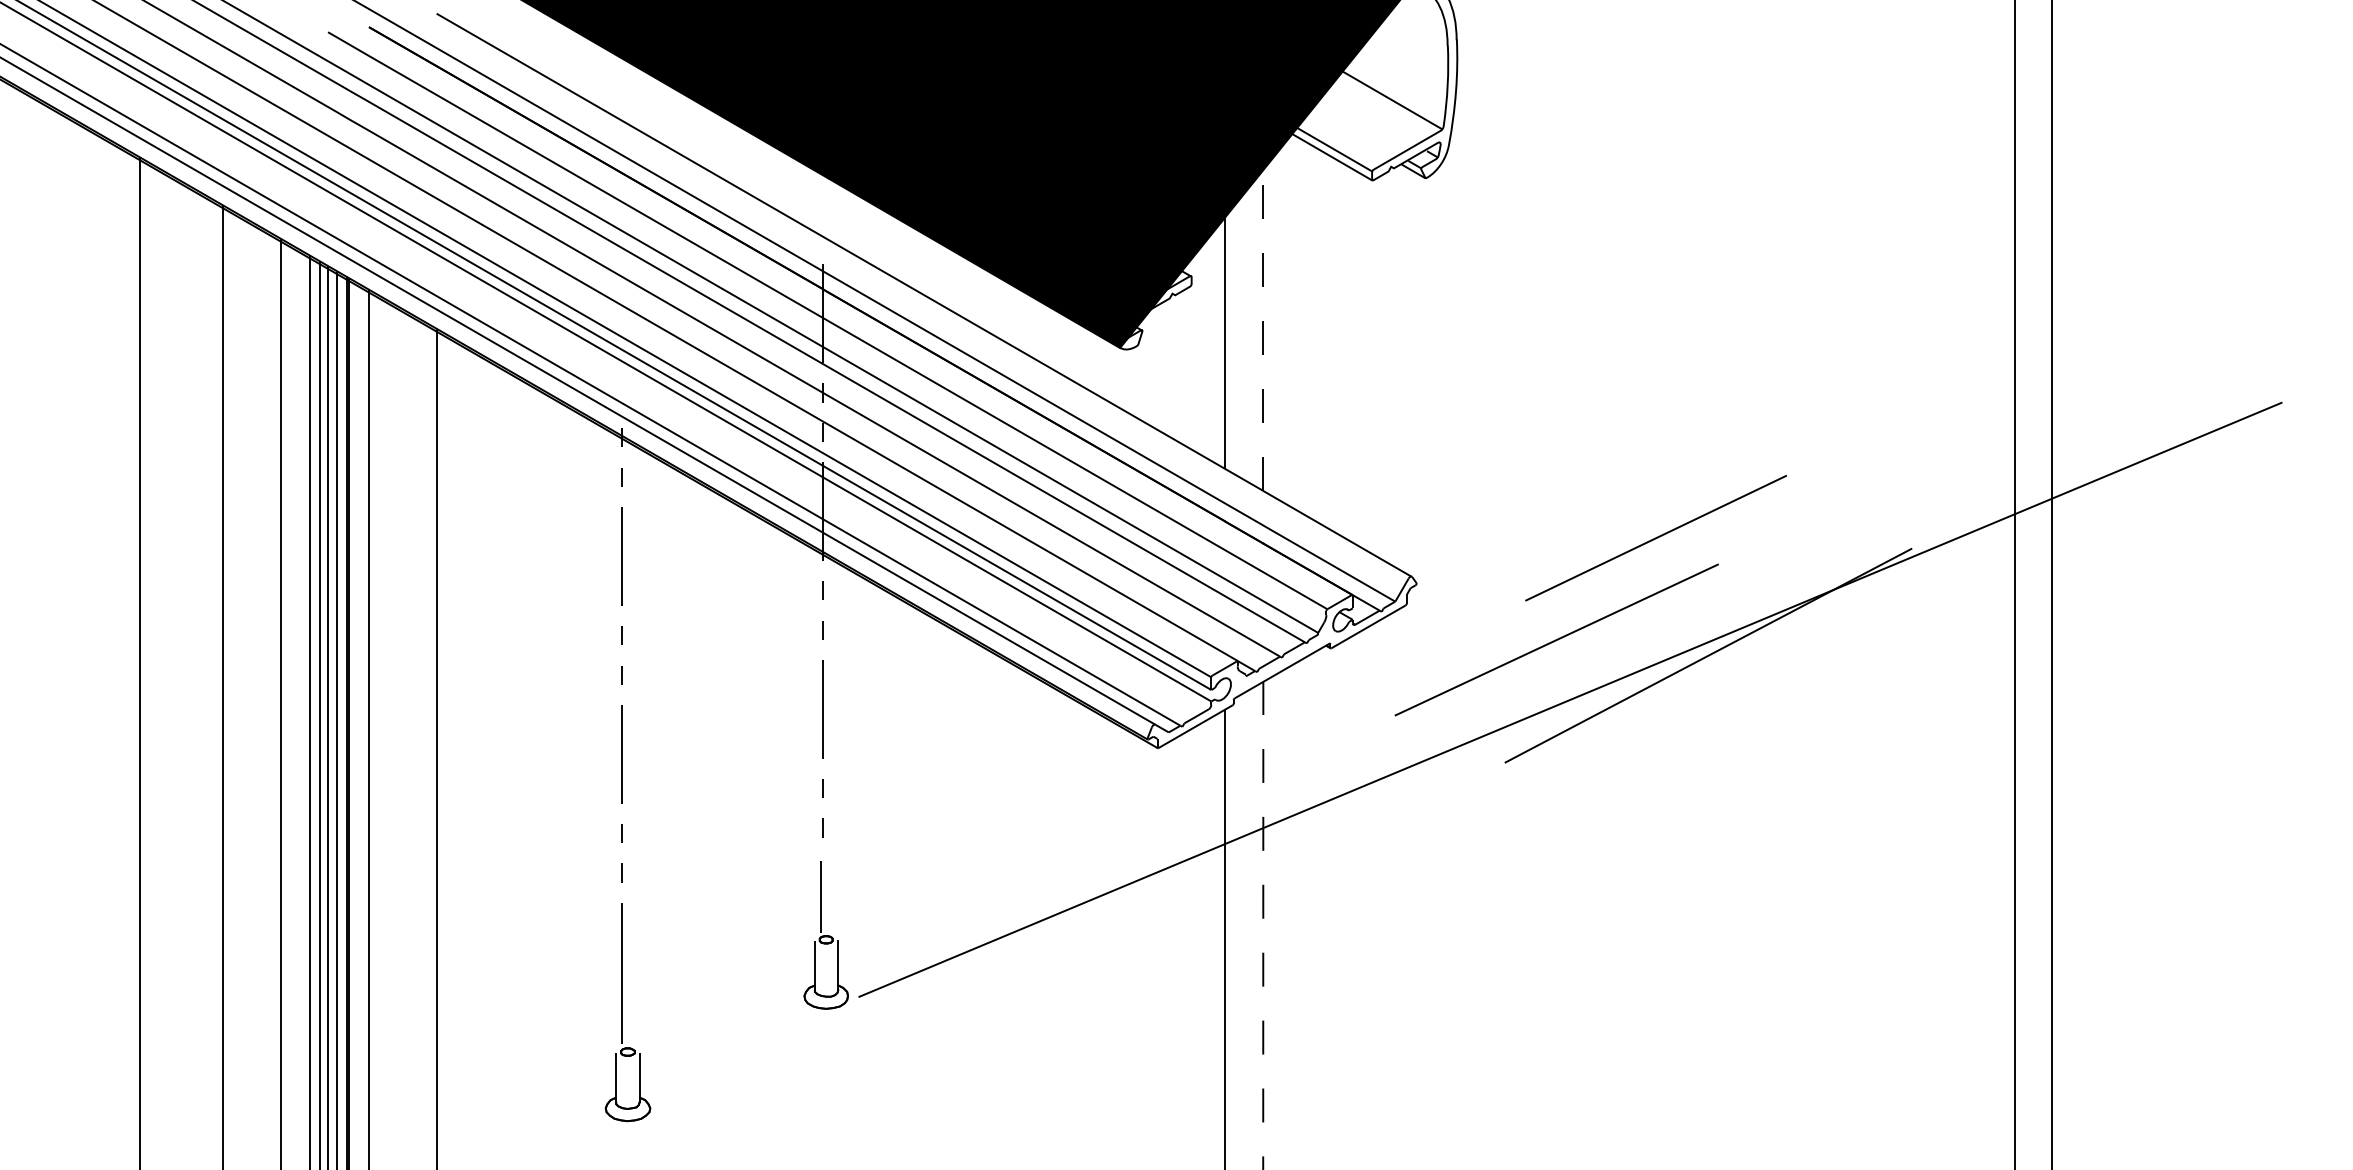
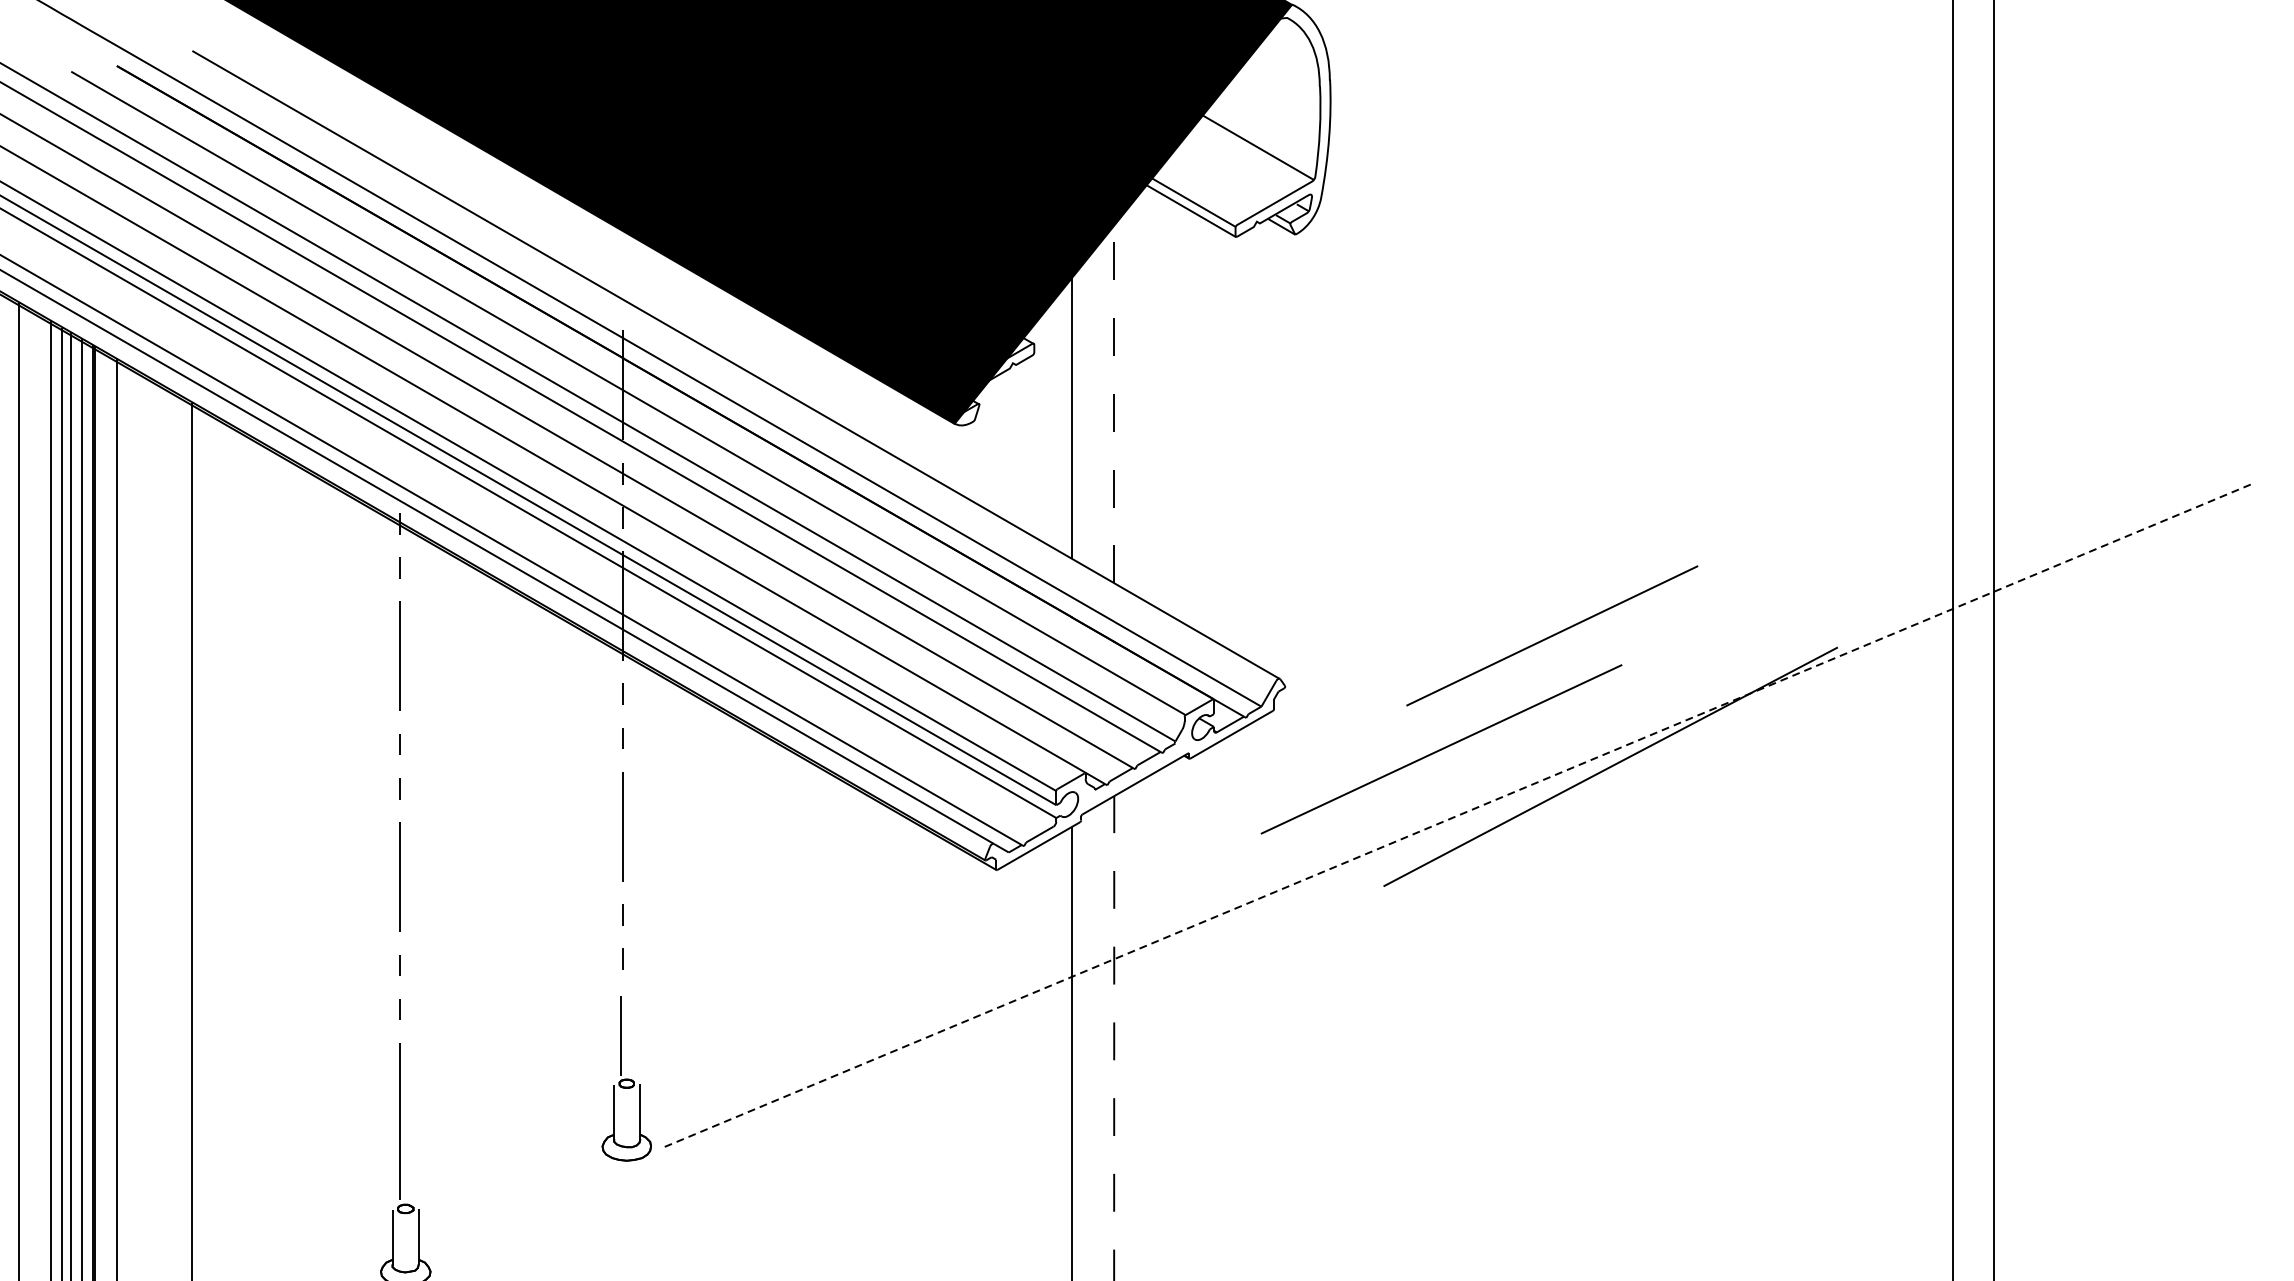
line: (1570, 699) -> (1456, 815), solid -> dashed

